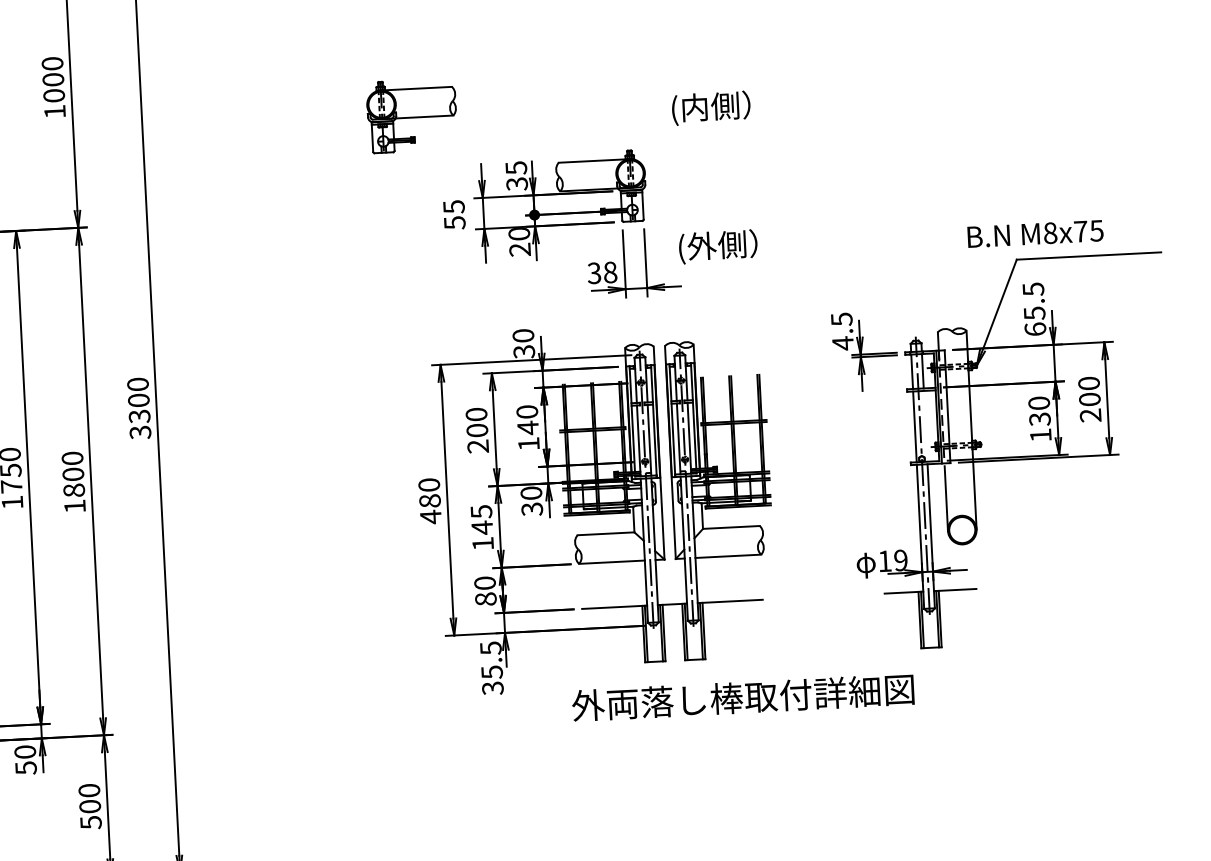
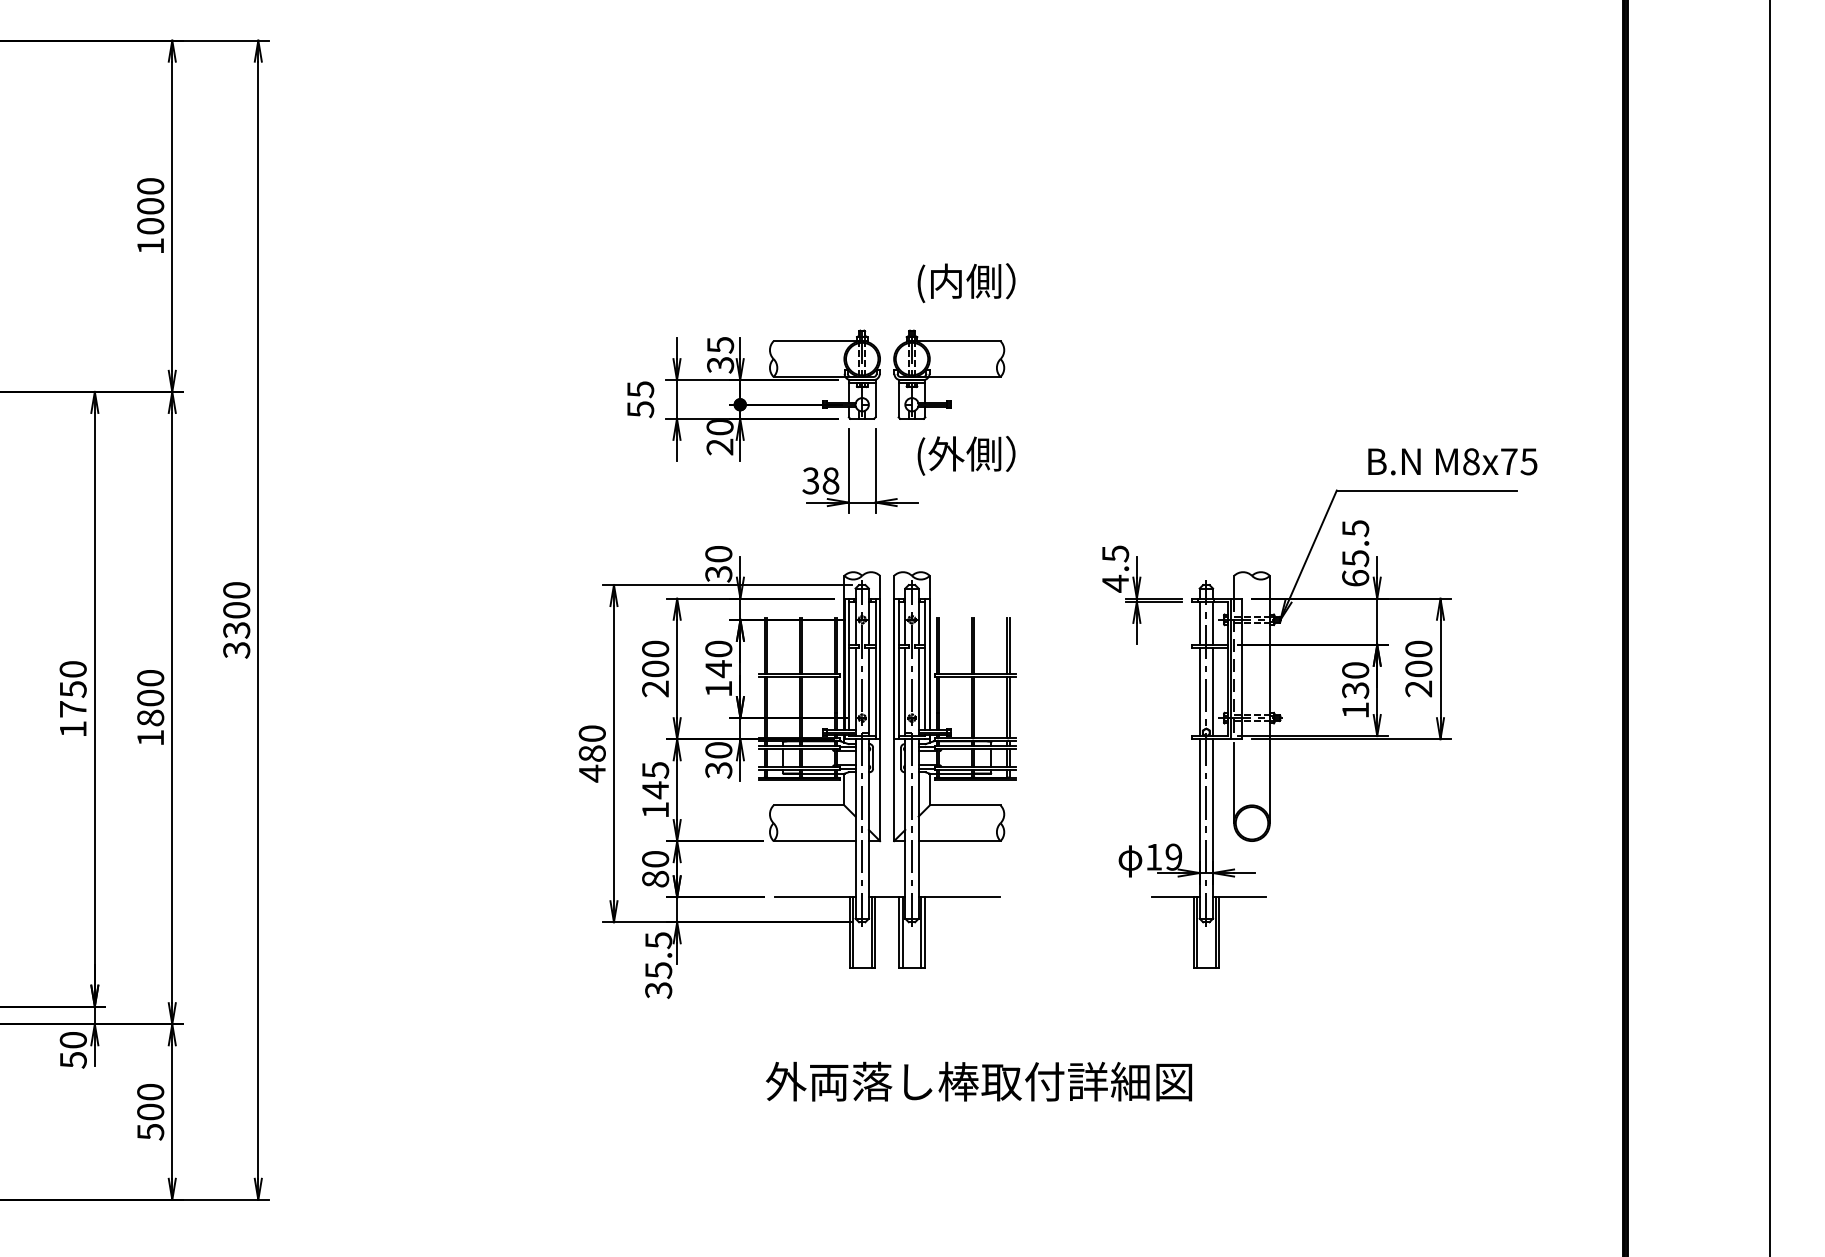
part: (412, 115) -> (949, 374), moved
text: (1035, 233) -> (1452, 461), moved
line: (926, 425) -> (1213, 691), added
text: (742, 697) -> (978, 1081), moved

